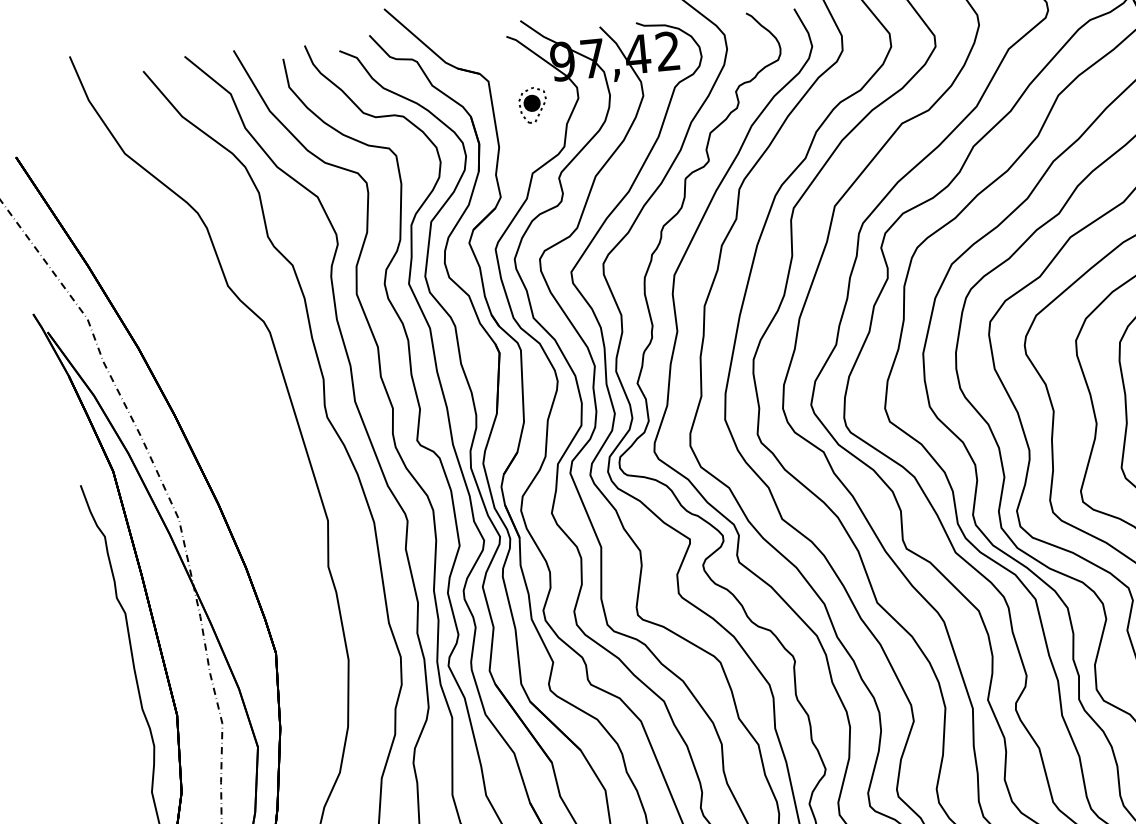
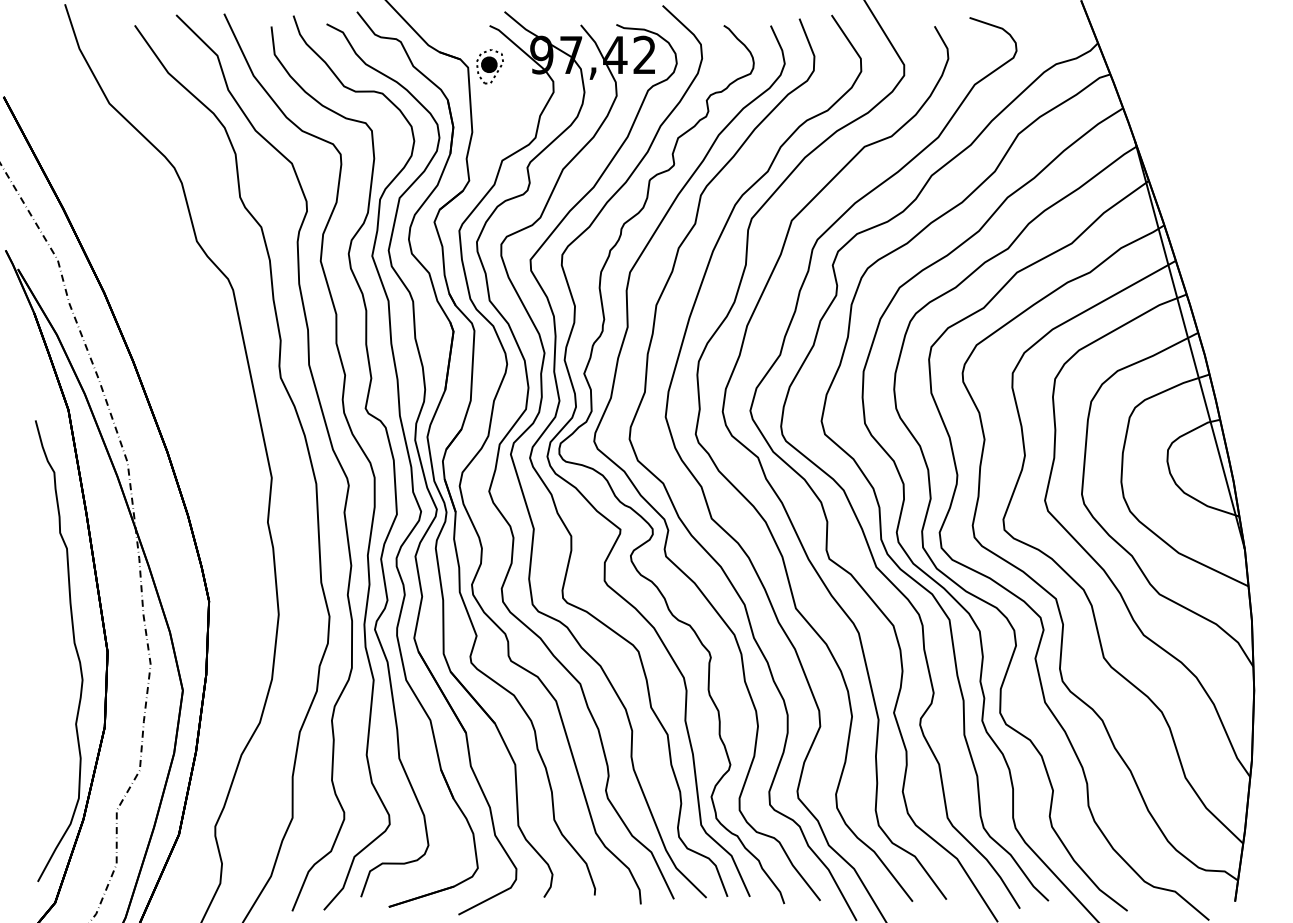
part: (532, 105) -> (489, 66), moved

